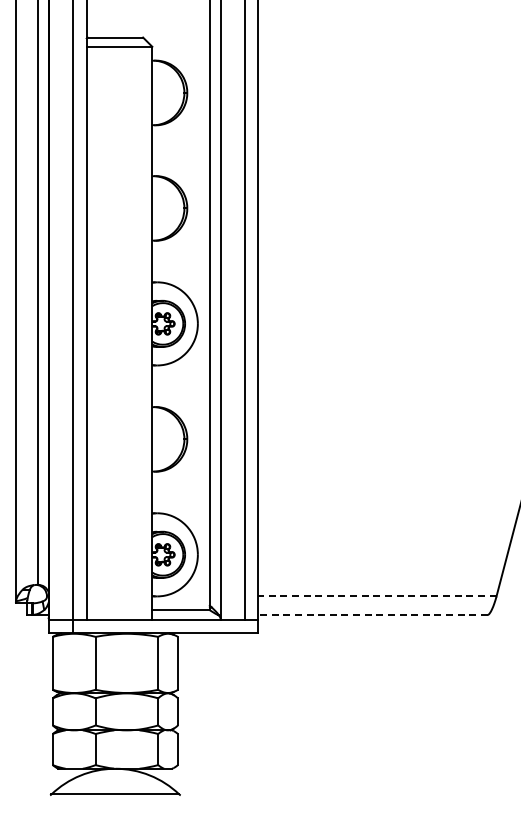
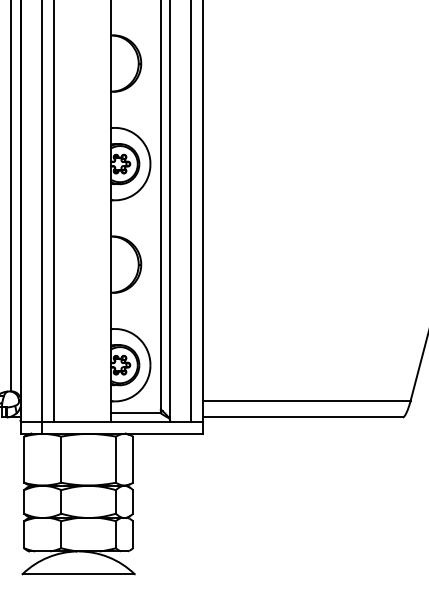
line: (376, 596) -> (305, 401), dashed -> solid
line: (373, 614) -> (303, 417), dashed -> solid

